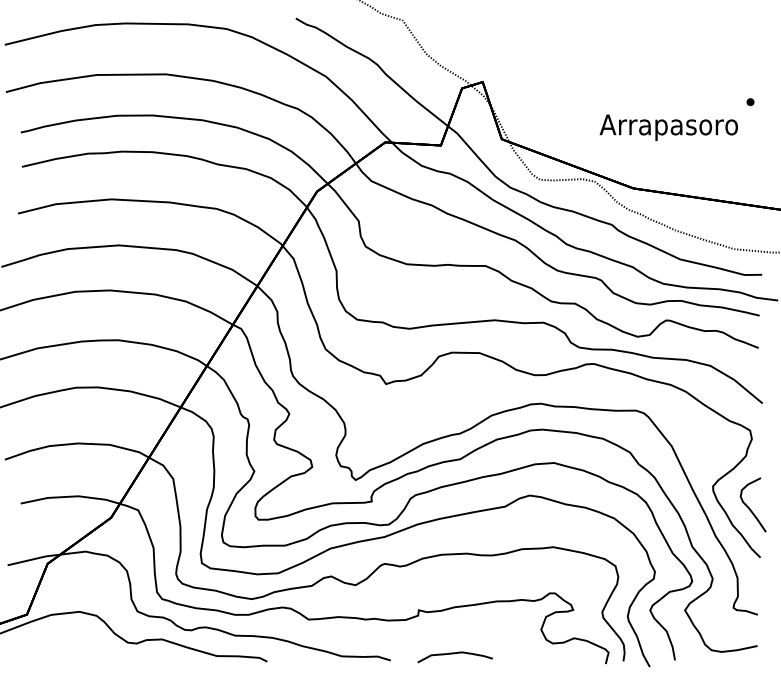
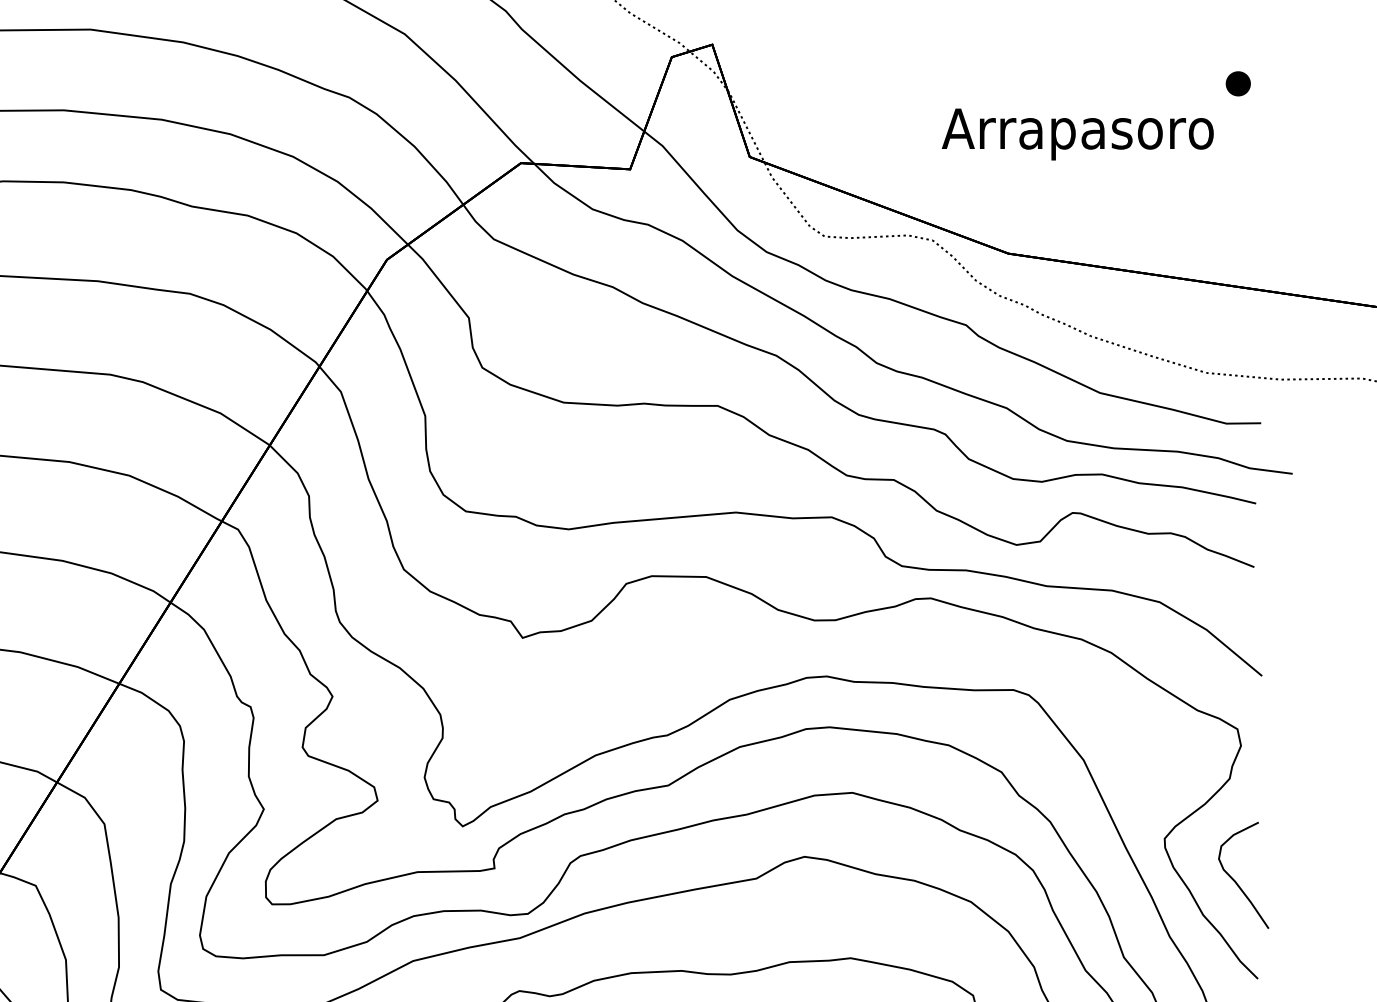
part: (750, 102) -> (1238, 84), size x1.6

